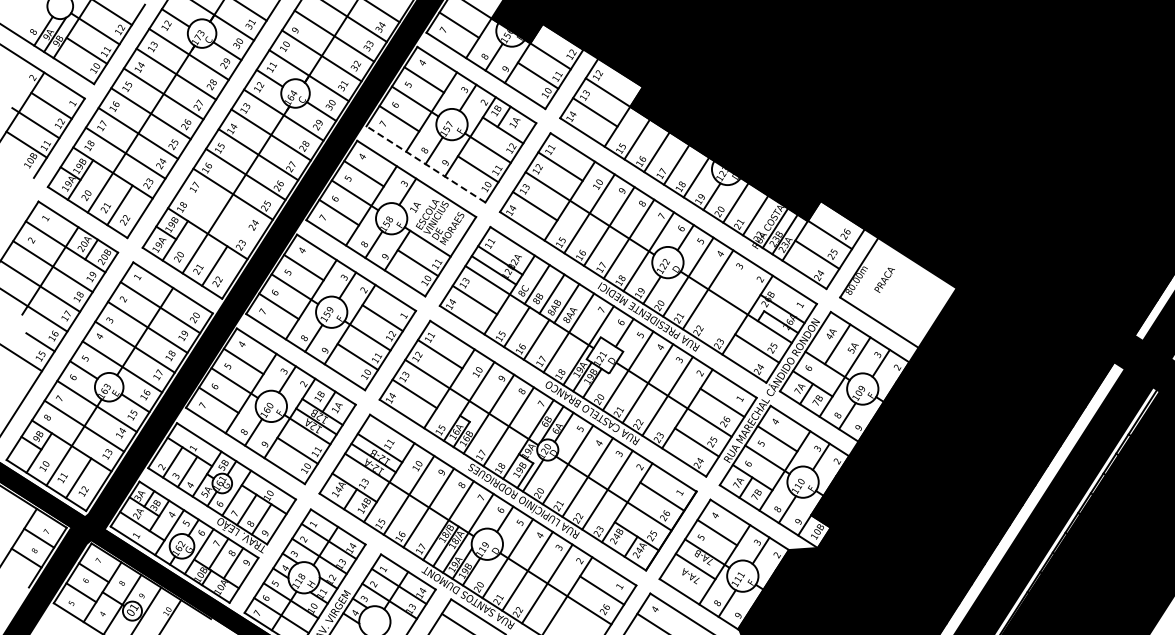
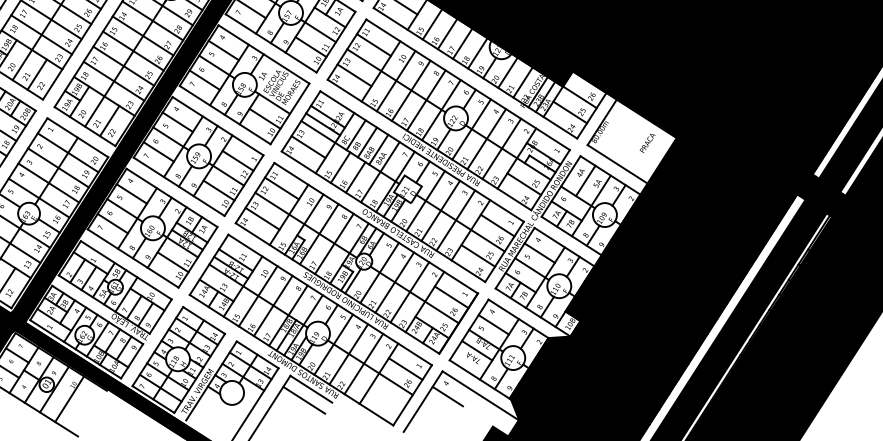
line: (425, 164) -> (270, 43), dashed -> solid
line: (220, 213) -> (114, 80), added
text: (884, 279) -> (647, 142), moved
line: (727, 302) -> (501, 148), added

